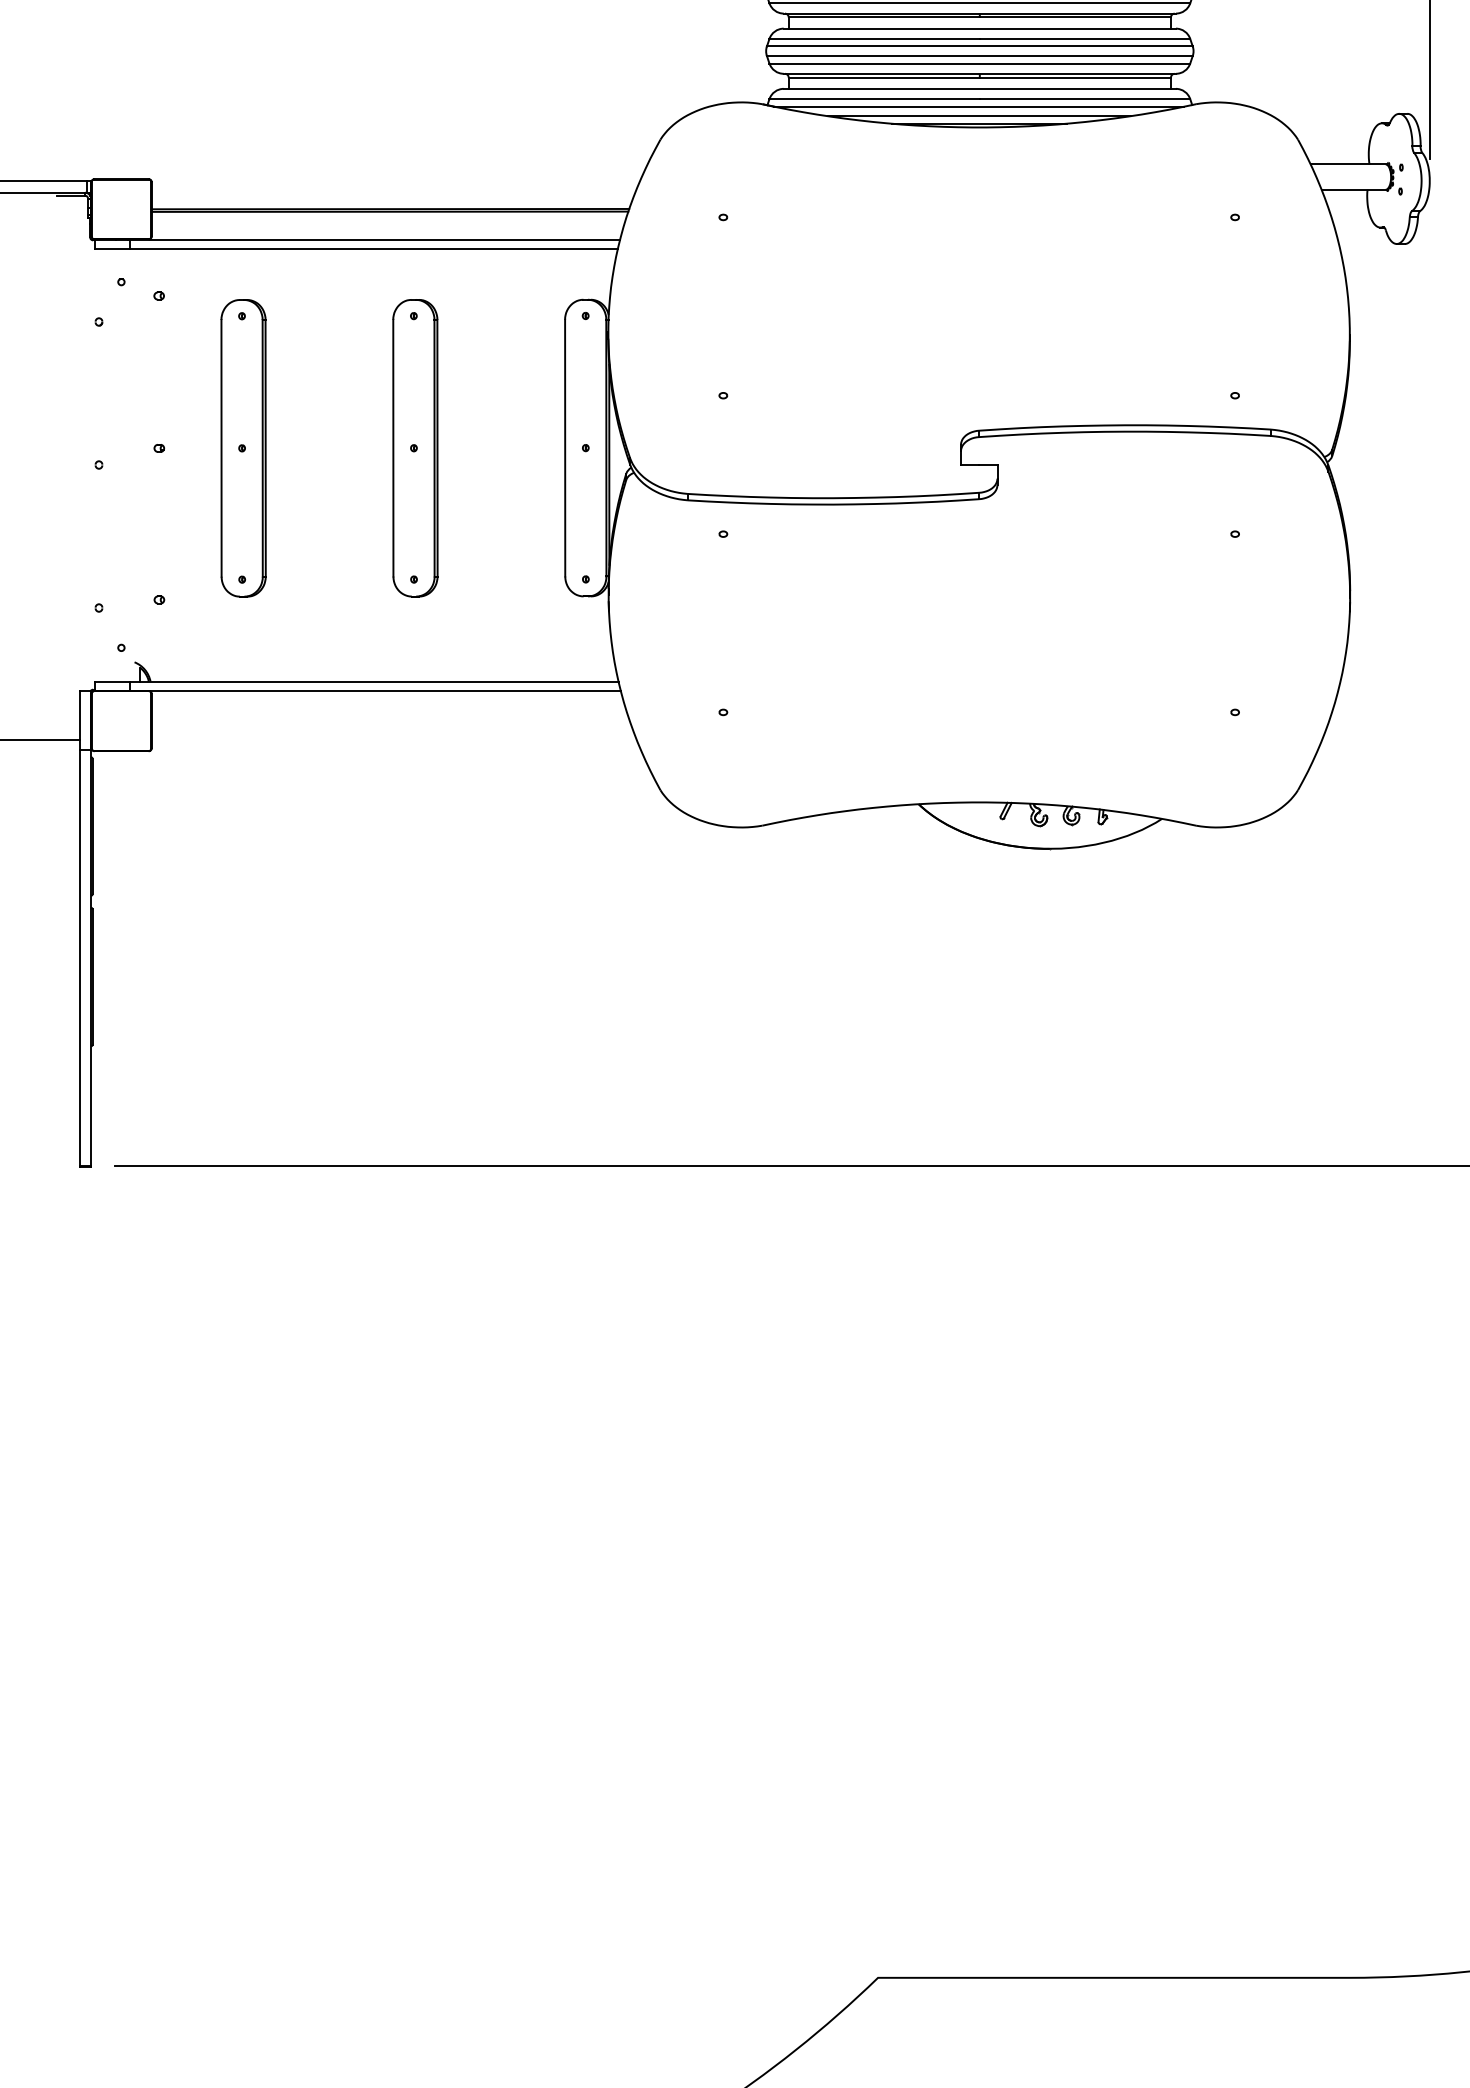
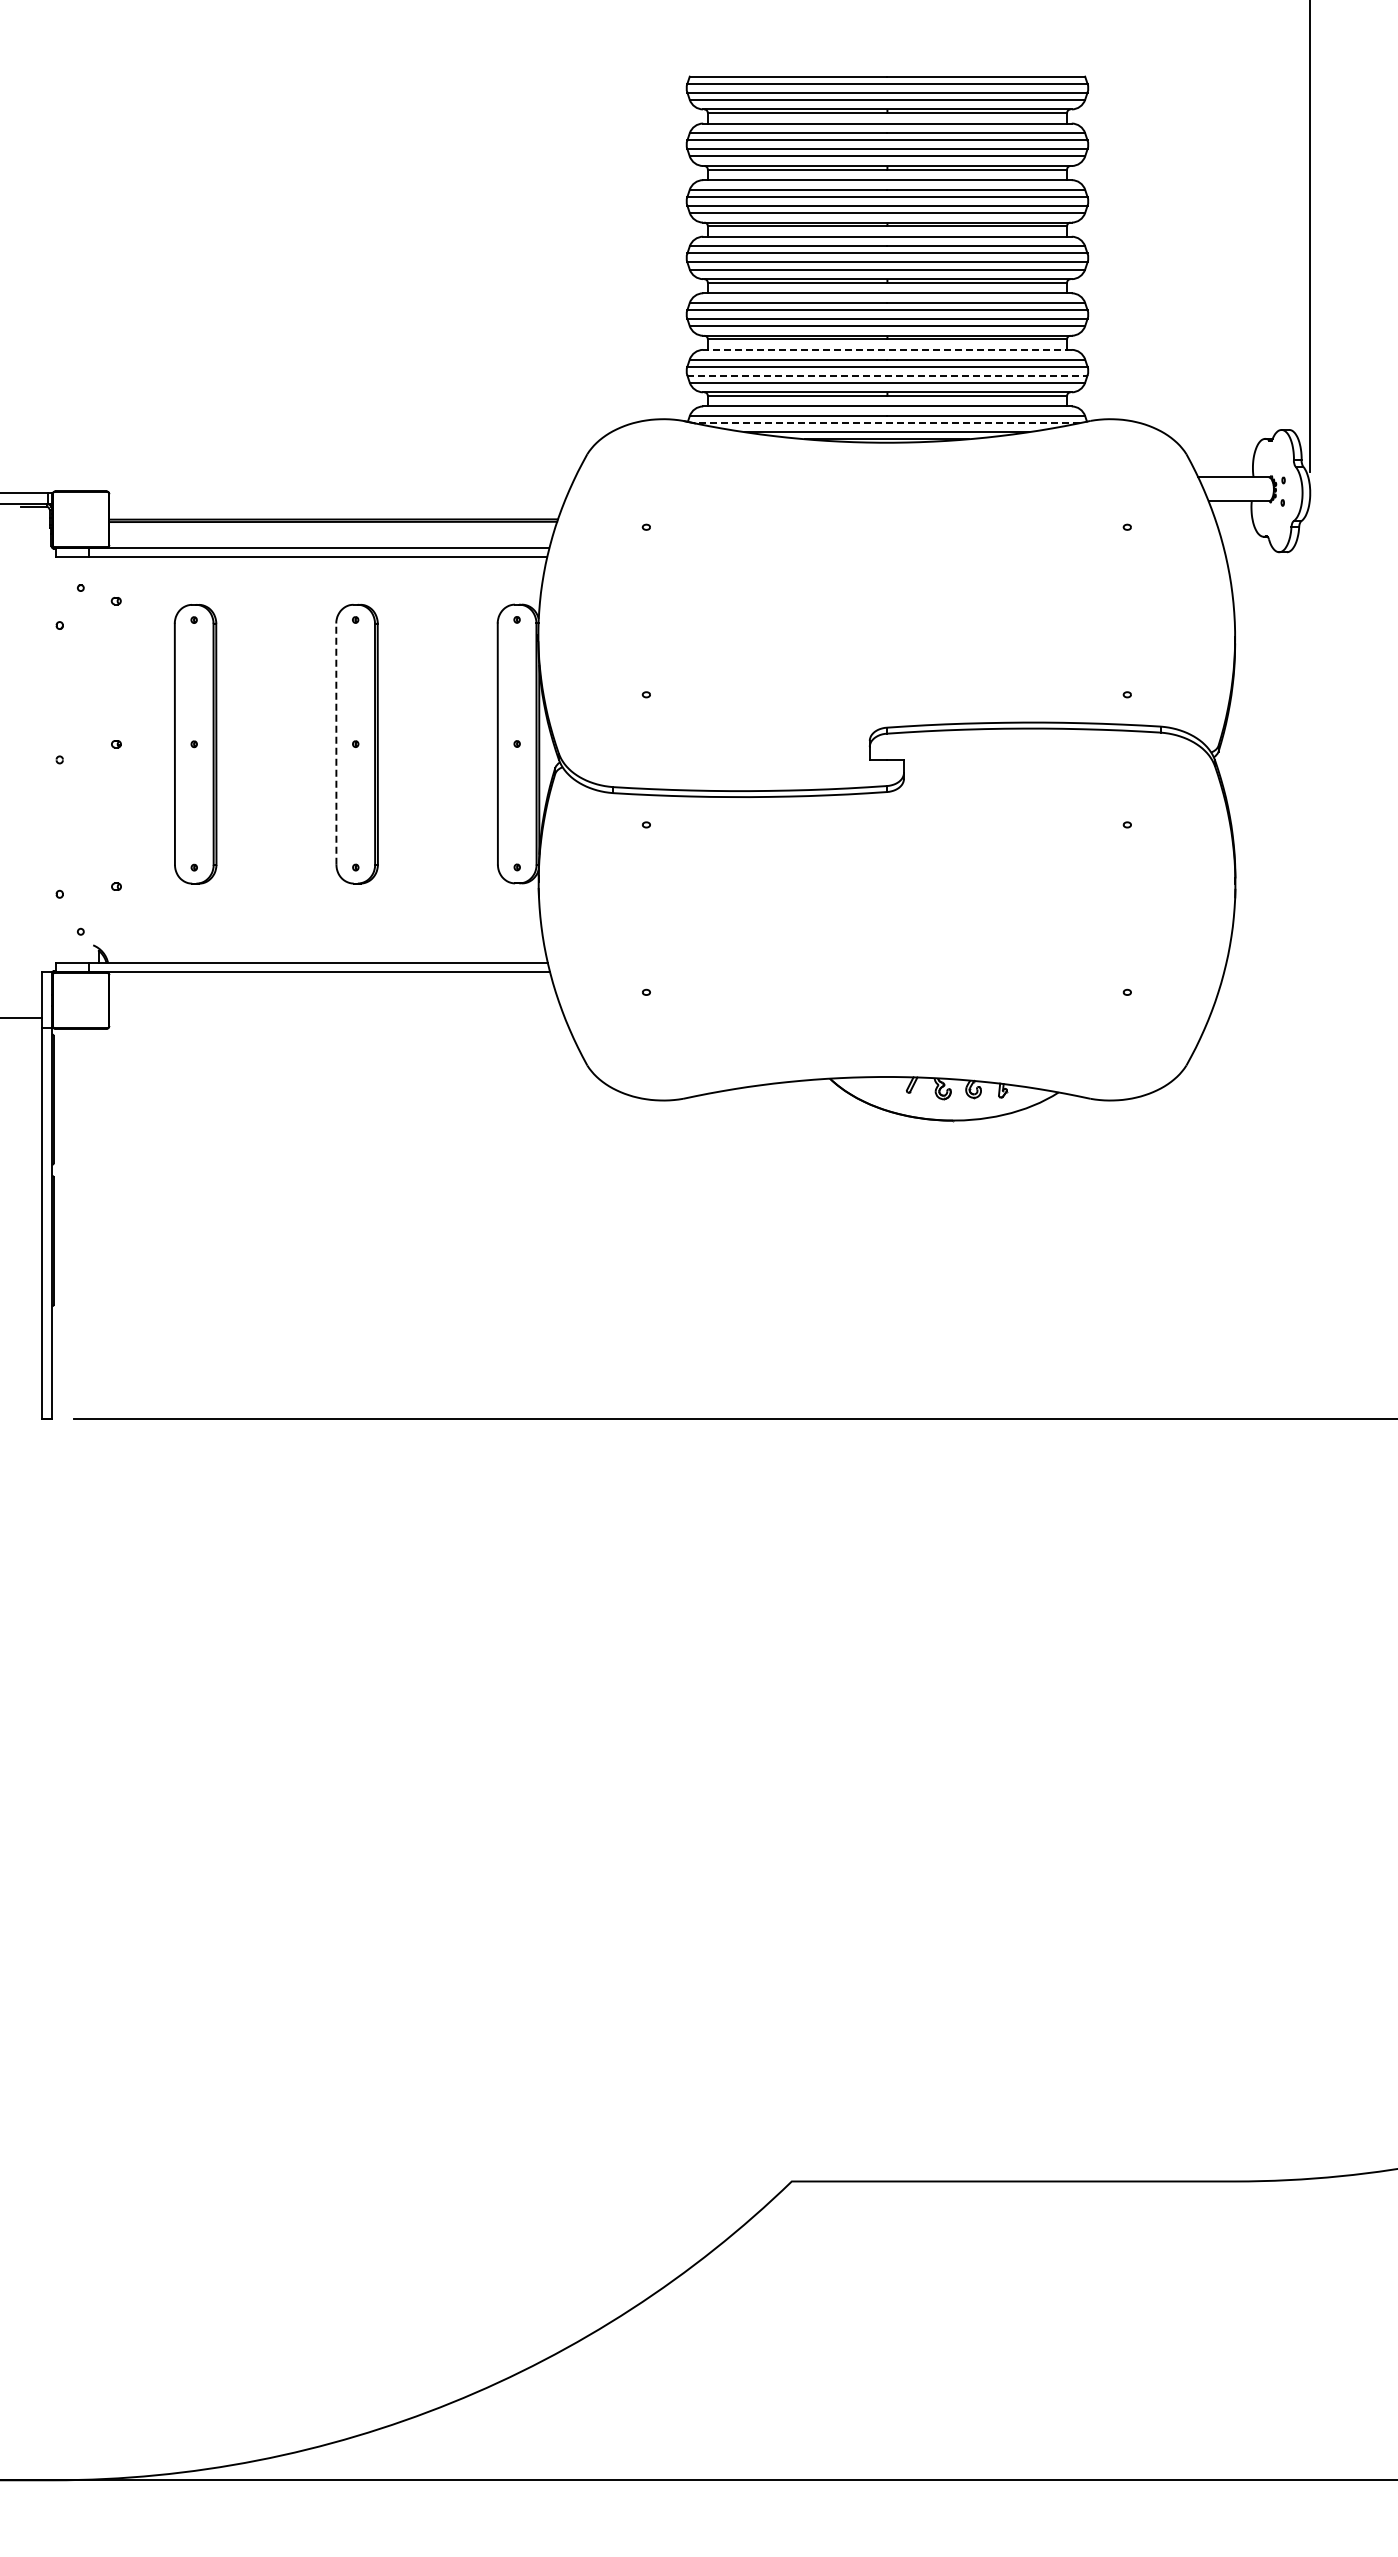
line: (978, 28) -> (886, 349), solid -> dashed
line: (979, 55) -> (887, 375), solid -> dashed
line: (978, 106) -> (886, 423), solid -> dashed
line: (393, 448) -> (336, 744), solid -> dashed

